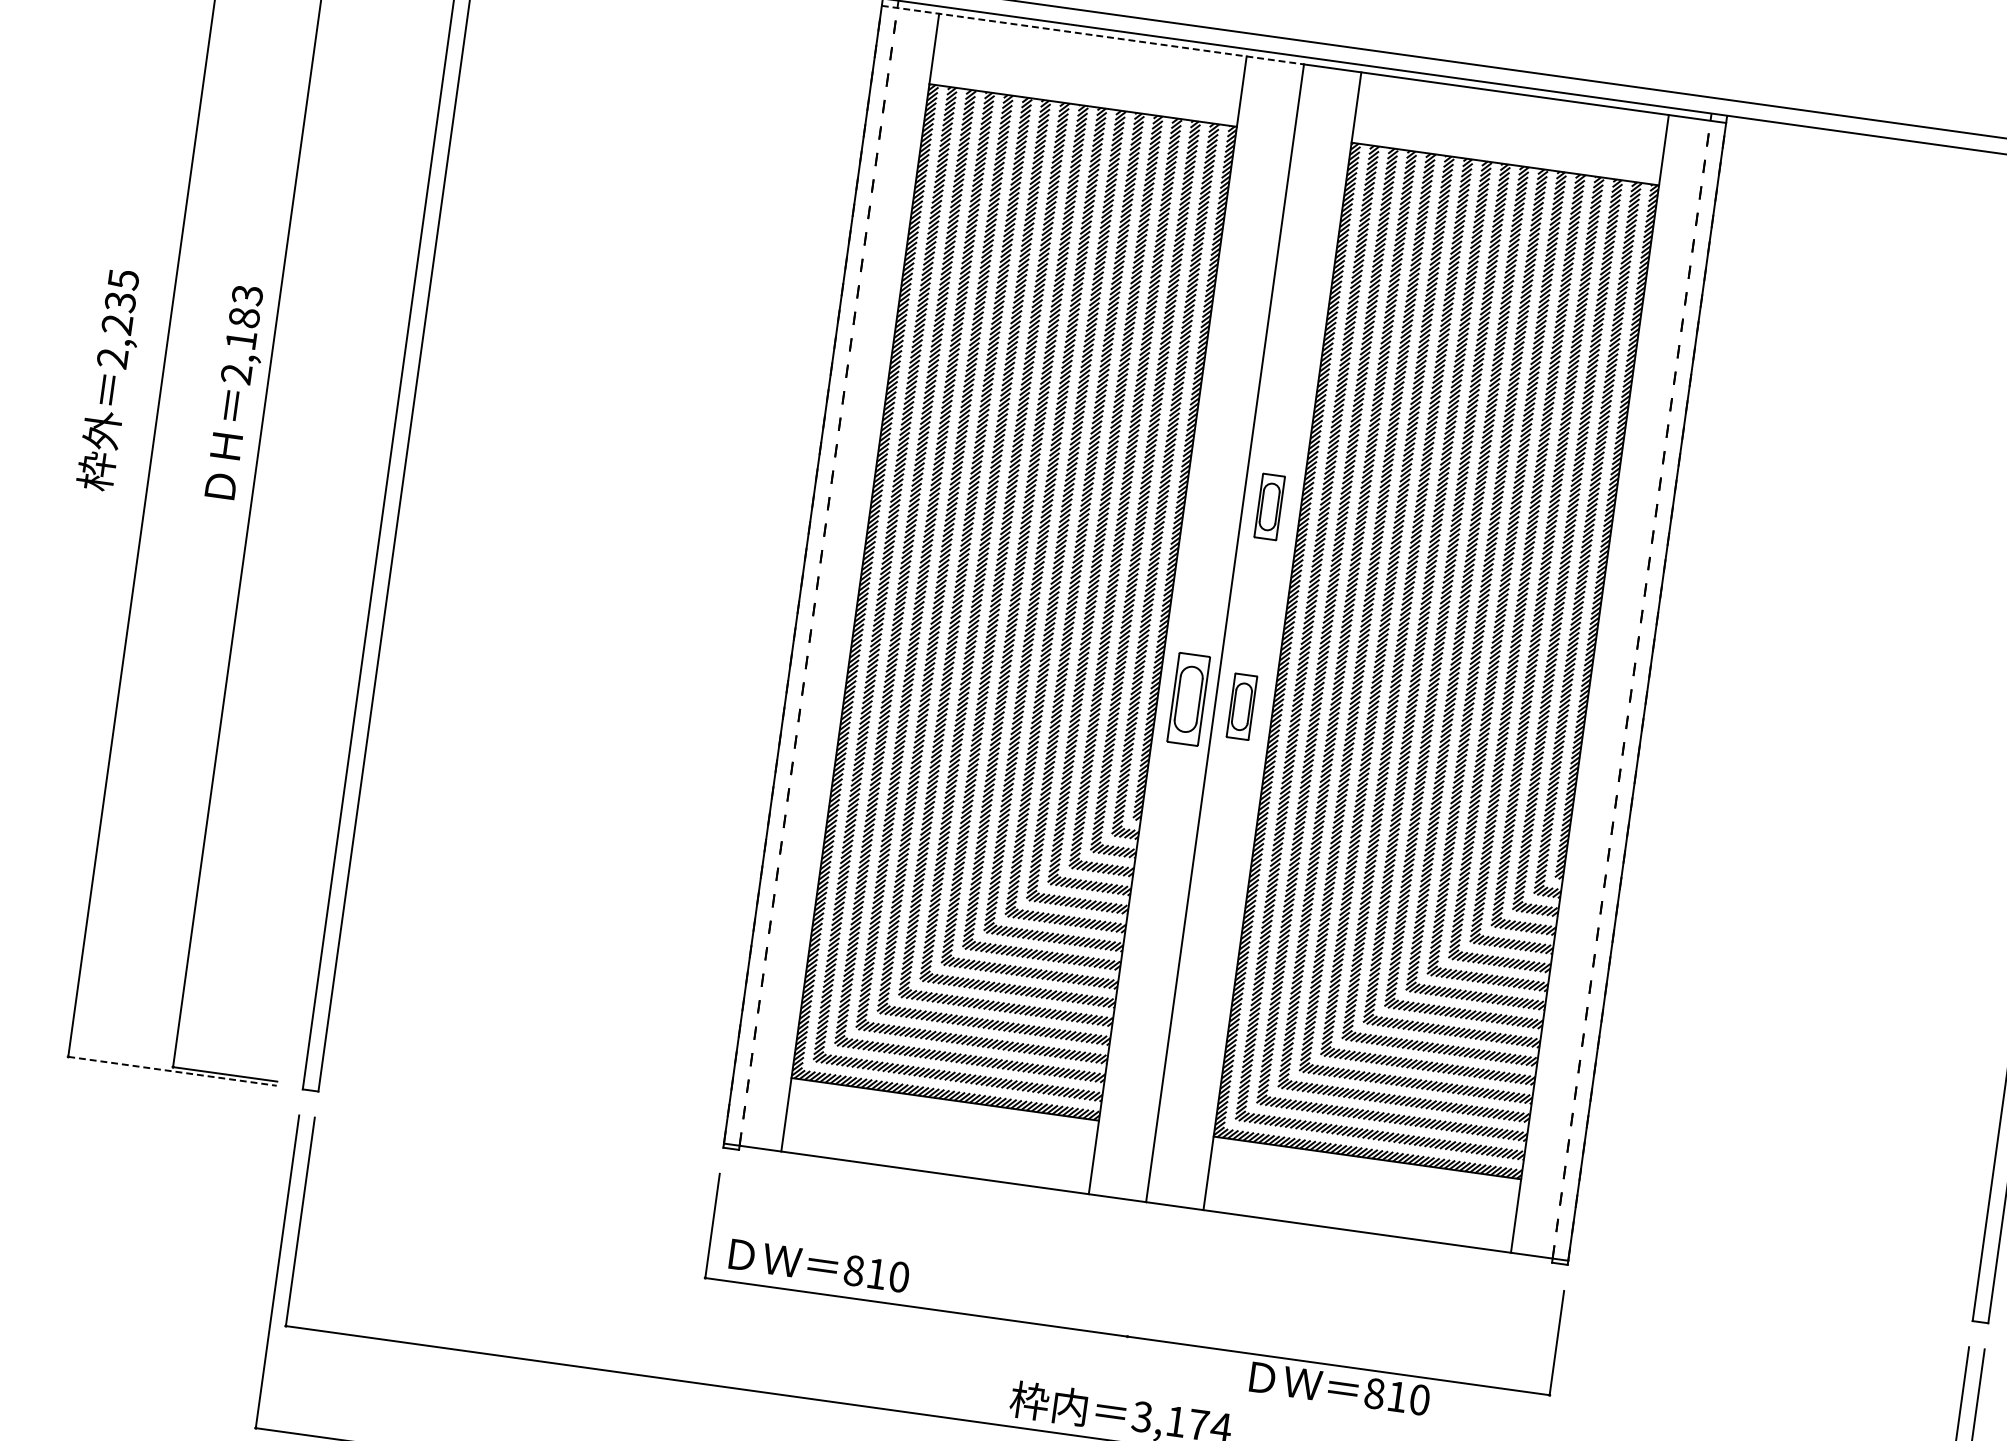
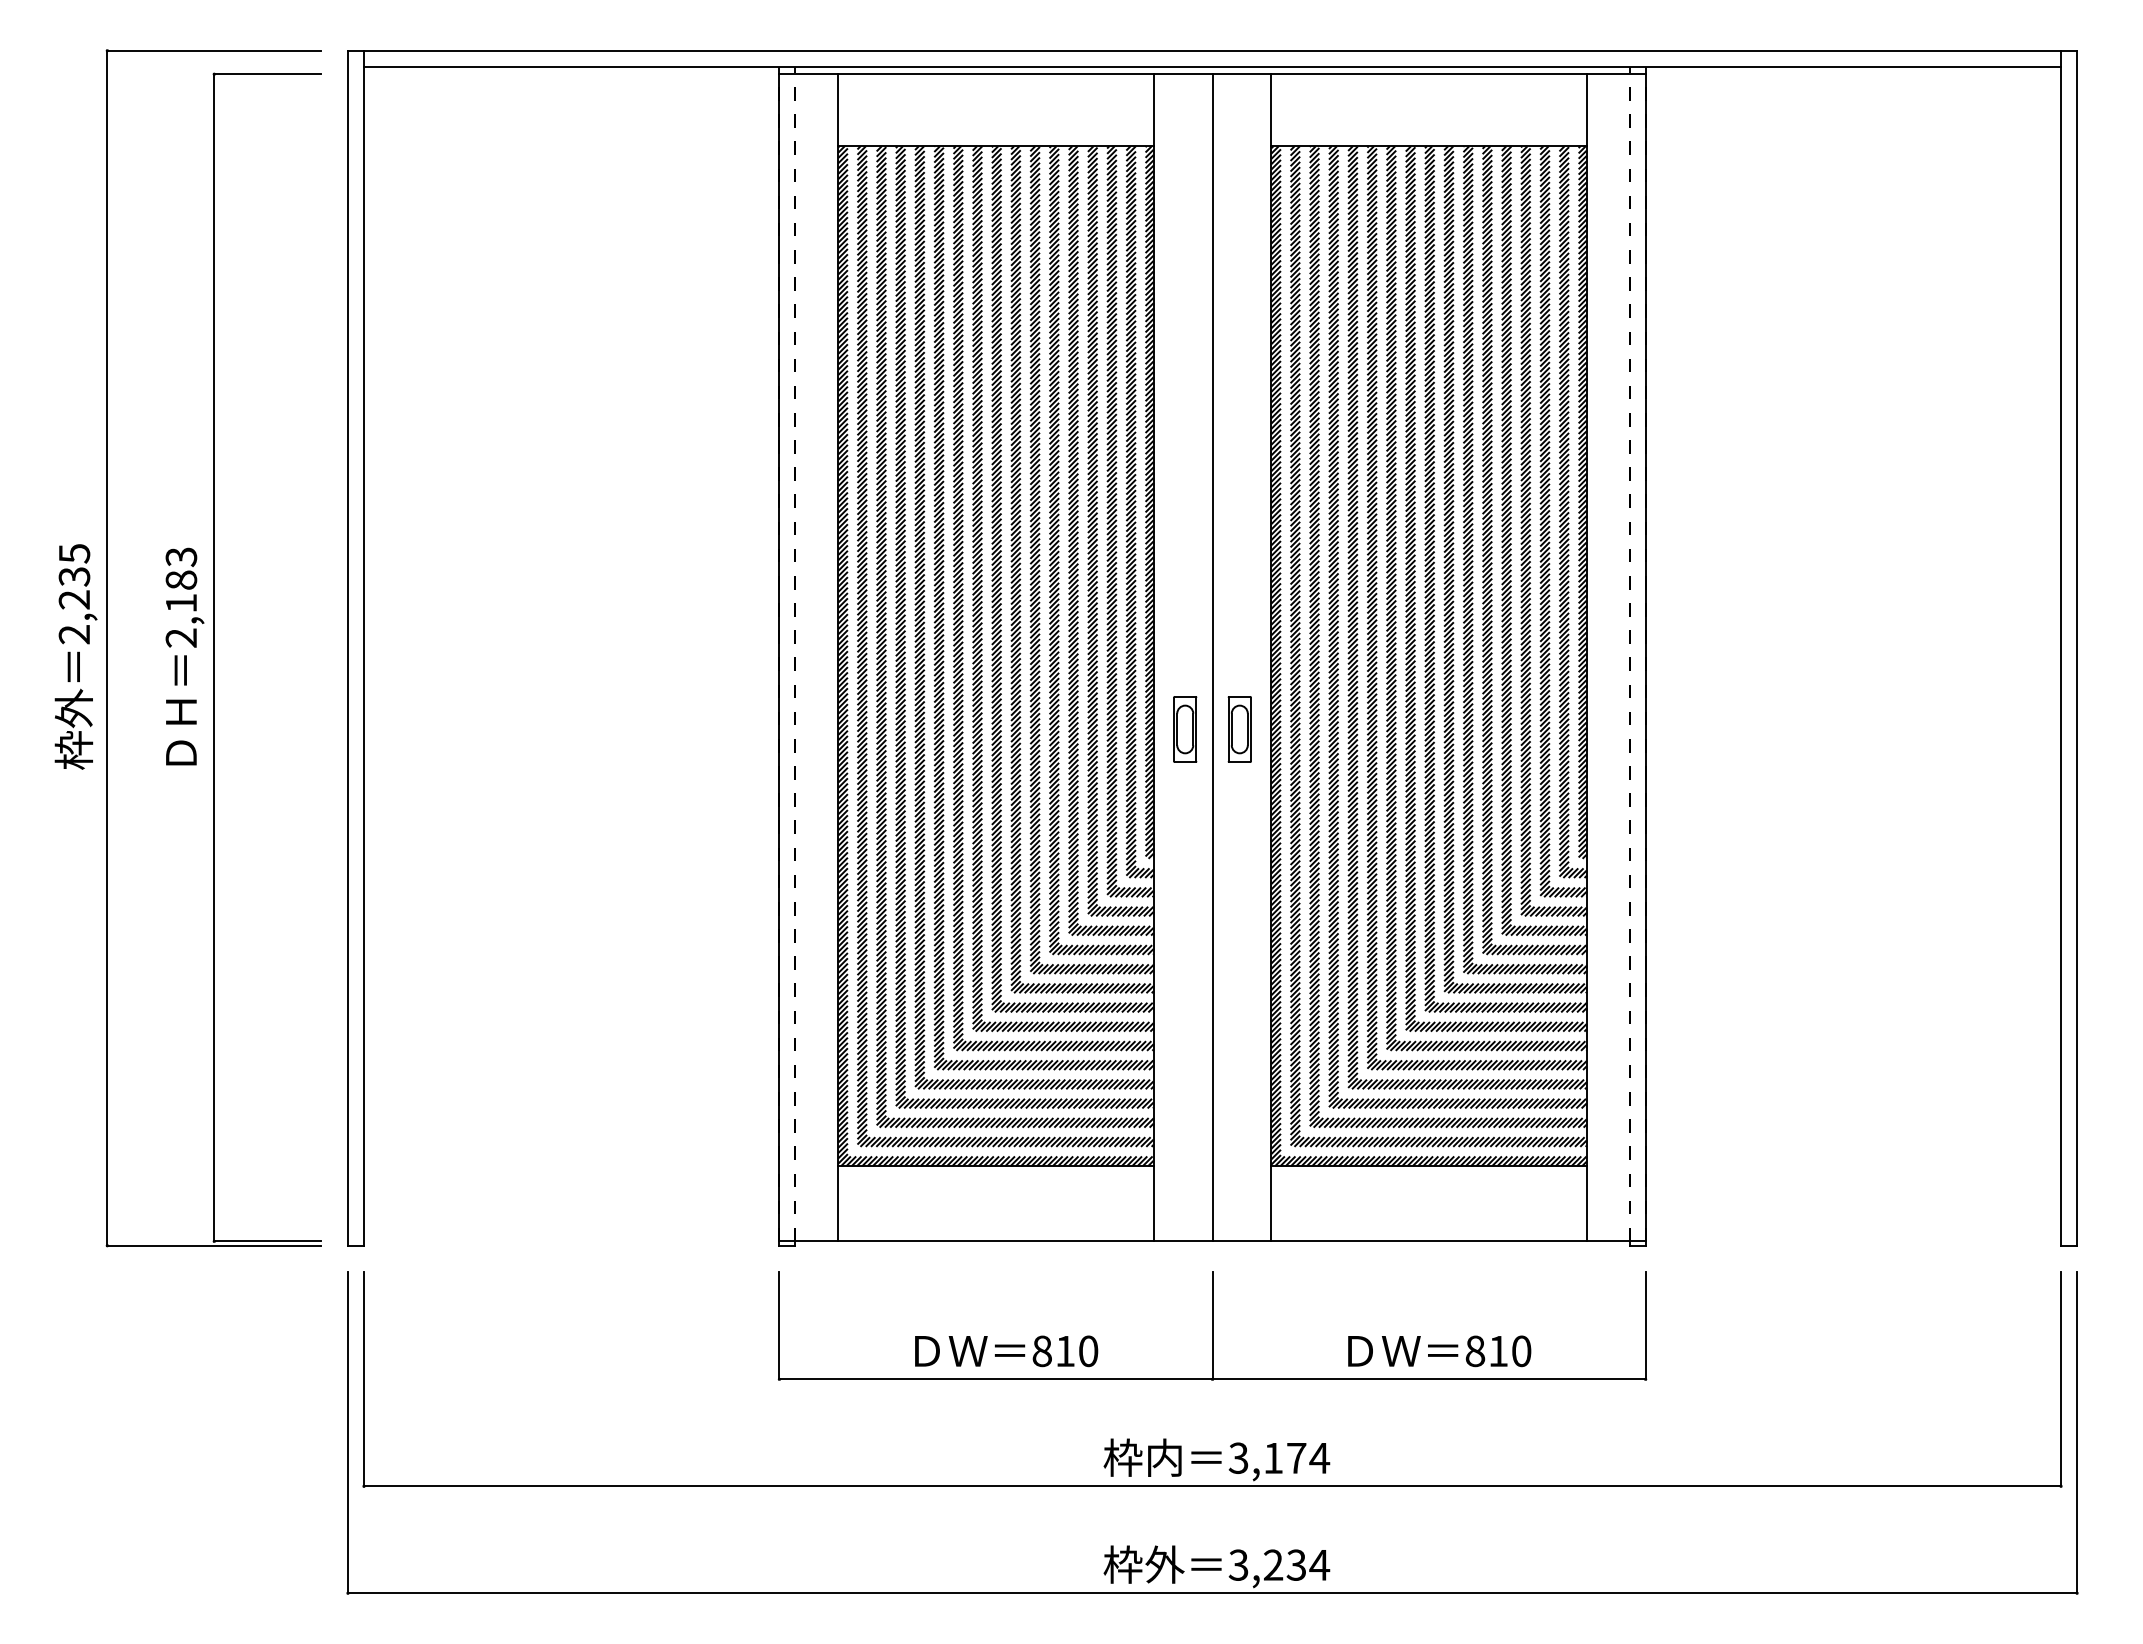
line: (1092, 35) -> (995, 74), dashed -> solid
text: (110, 379) -> (75, 656), moved
text: (237, 392) -> (184, 656), moved
part: (1269, 506) -> (1239, 524), removed
part: (1189, 699) -> (1185, 729), size x0.71
line: (172, 1071) -> (214, 1245), dashed -> solid
text: (819, 1266) -> (1006, 1351), moved
line: (1134, 1284) -> (1212, 1325), added
text: (1339, 1389) -> (1439, 1351), moved

